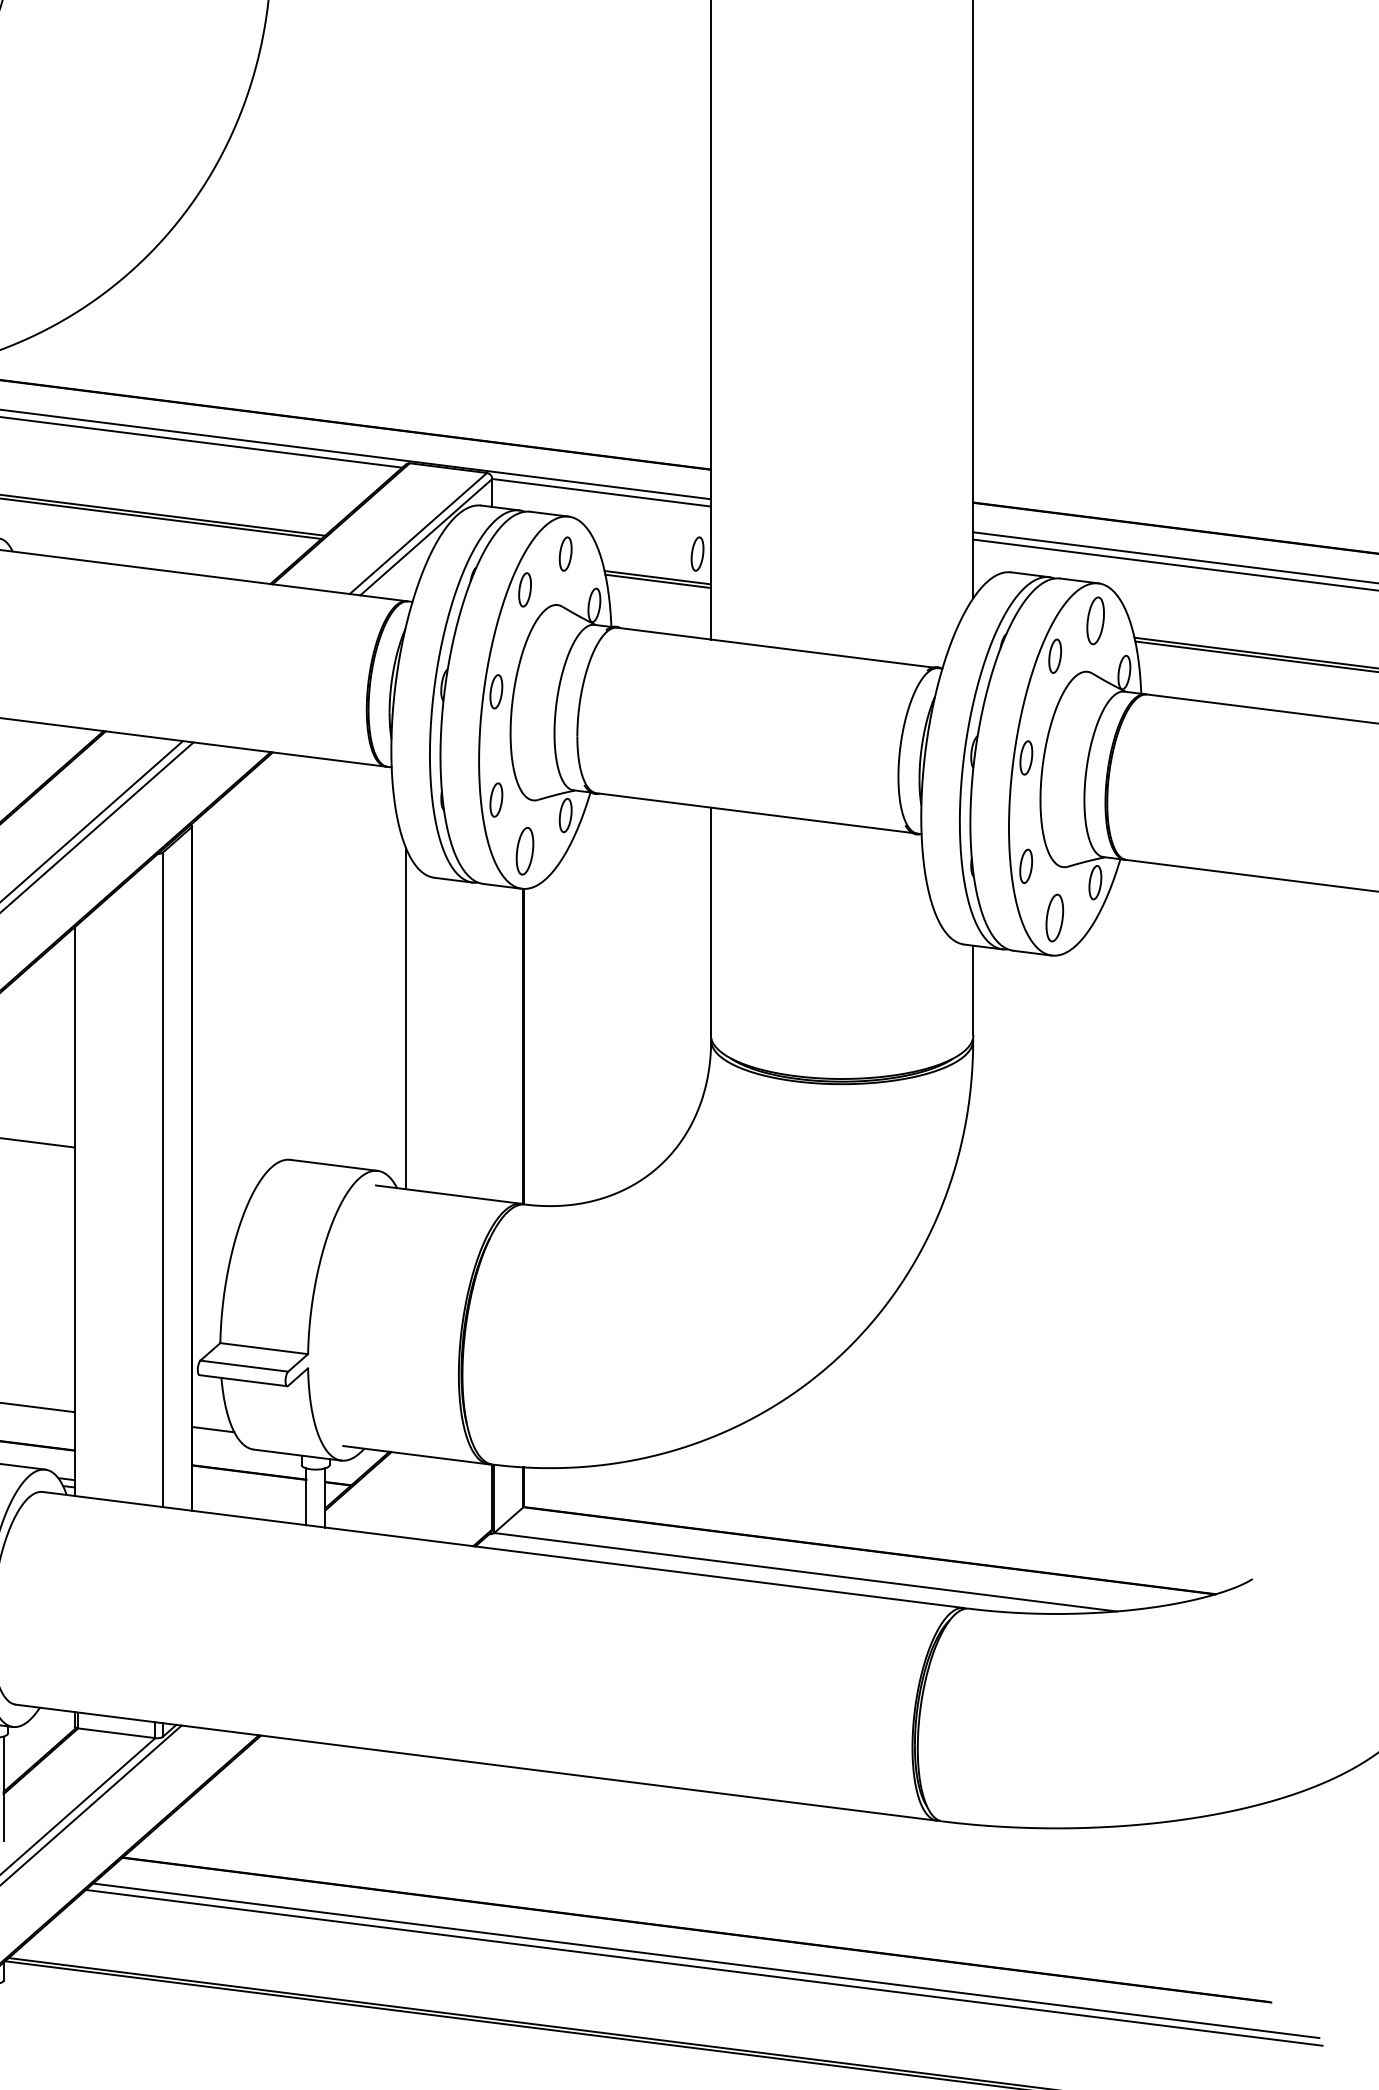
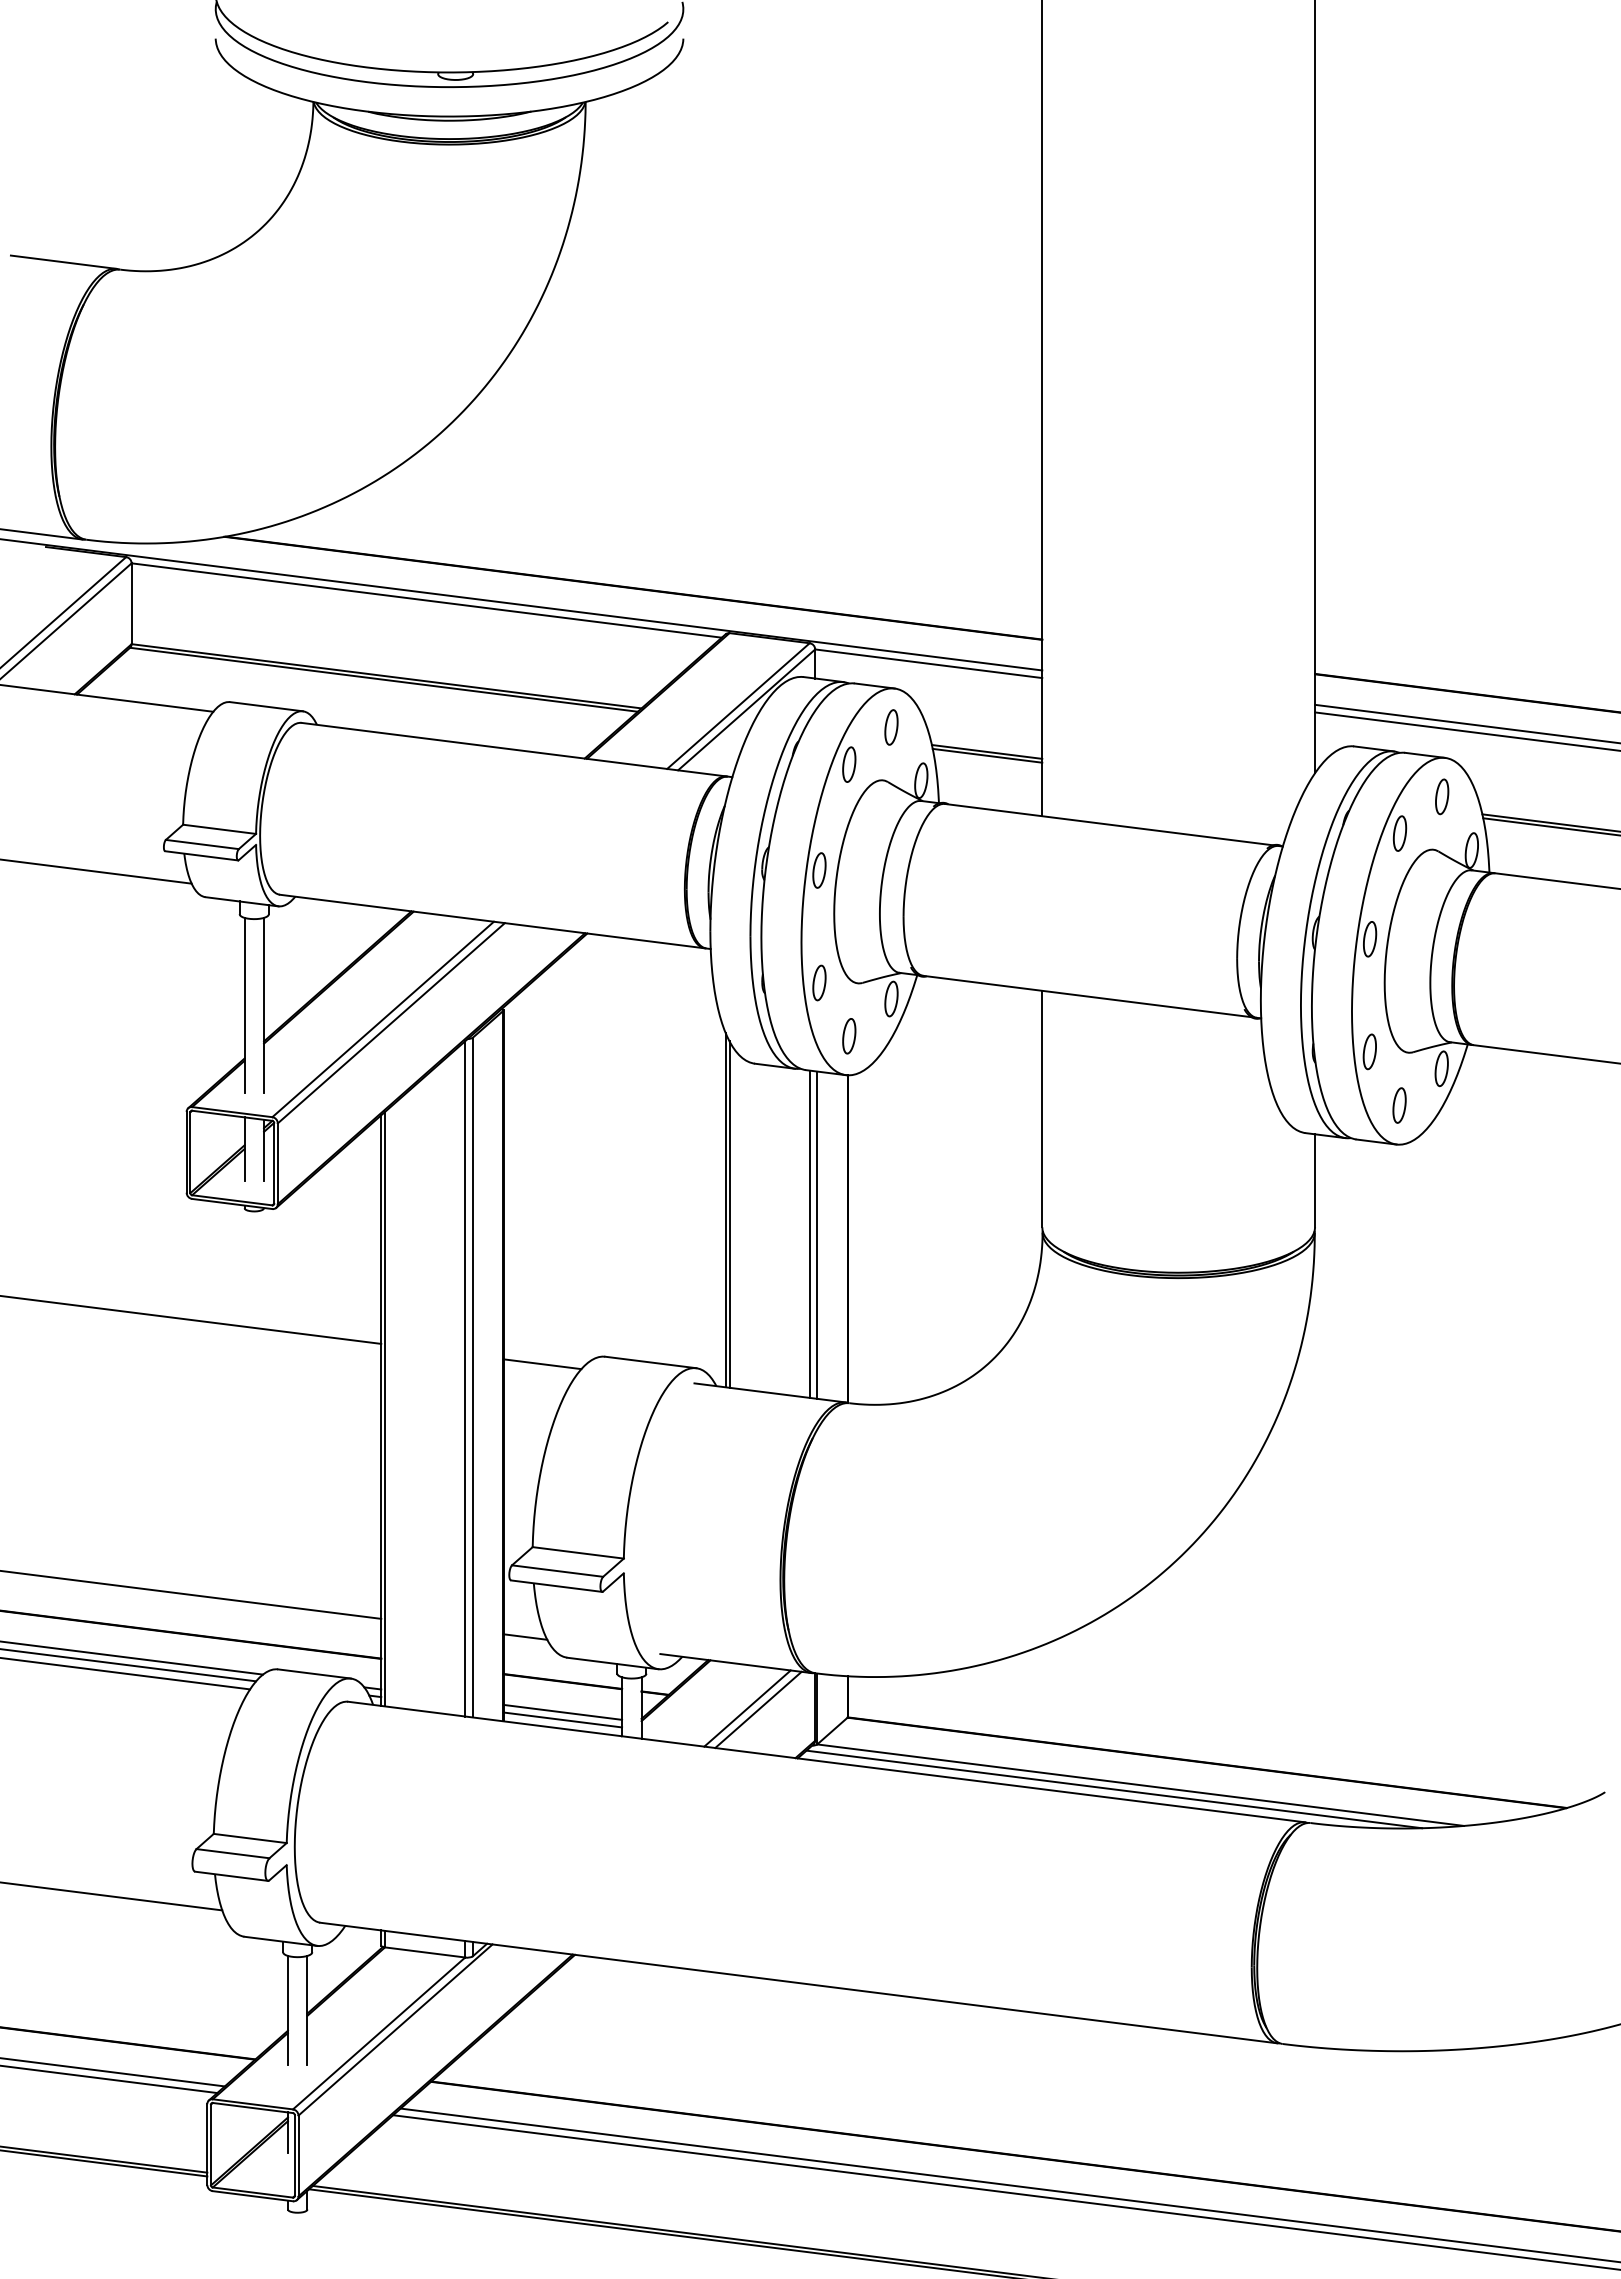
part: (697, 554) -> (1028, 727), removed
part: (1096, 620) -> (1442, 796), size x0.71
part: (525, 851) -> (849, 1036), size x0.71
part: (1054, 917) -> (1399, 1105), size x0.71
line: (409, 1022) -> (729, 1214), added
line: (486, 1041) -> (809, 1233), added
line: (494, 1042) -> (817, 1234), added
line: (229, 1167) -> (542, 1364), added
line: (155, 1180) -> (465, 1378), added
line: (78, 1209) -> (385, 1408), added
line: (427, 1498) -> (747, 1708), added
line: (437, 1499) -> (758, 1709), added
line: (249, 1501) -> (562, 1711), added
line: (249, 1509) -> (562, 1719), added
line: (780, 1576) -> (1114, 1789), added

